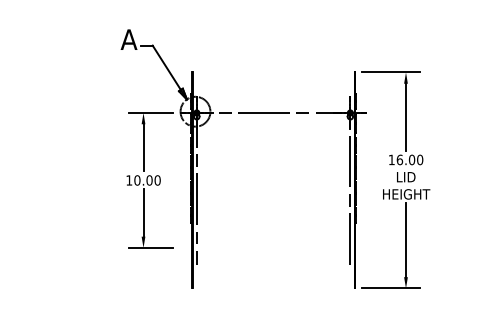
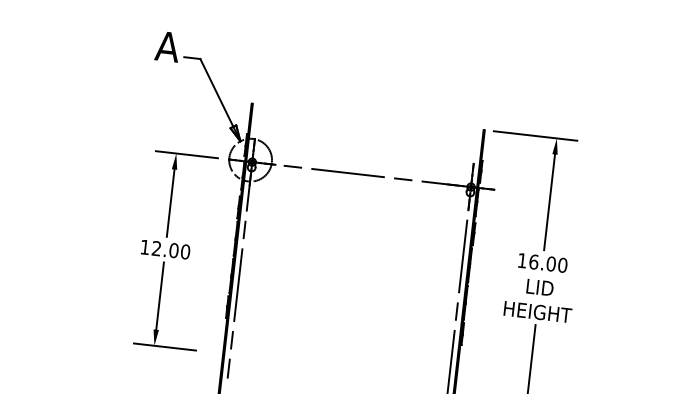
text: (137, 180) -> (156, 248), 10.00 -> 12.00

